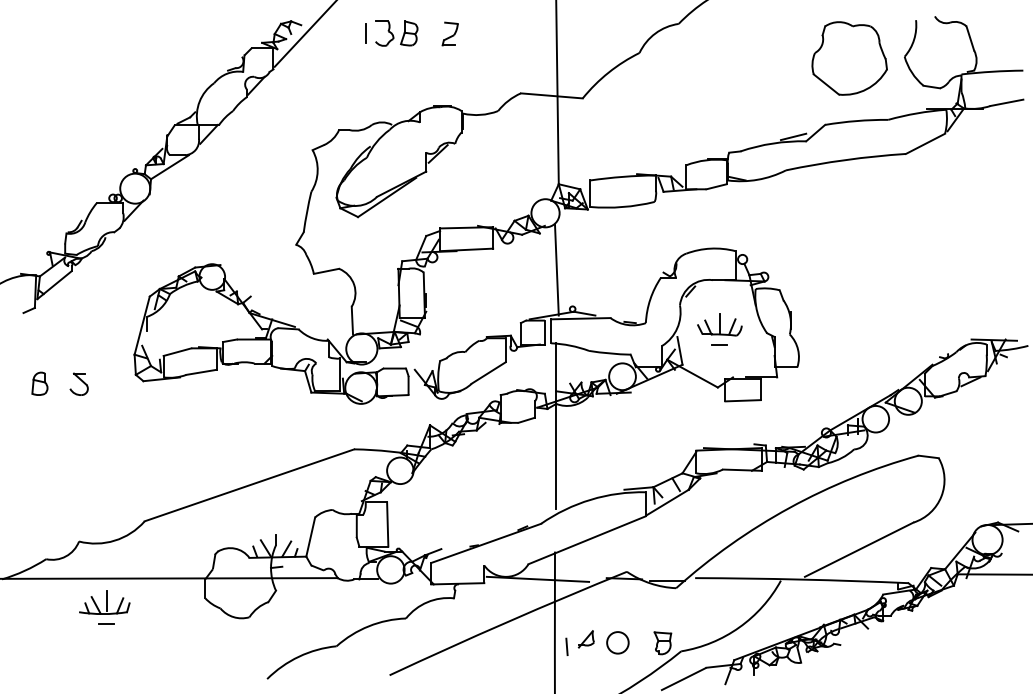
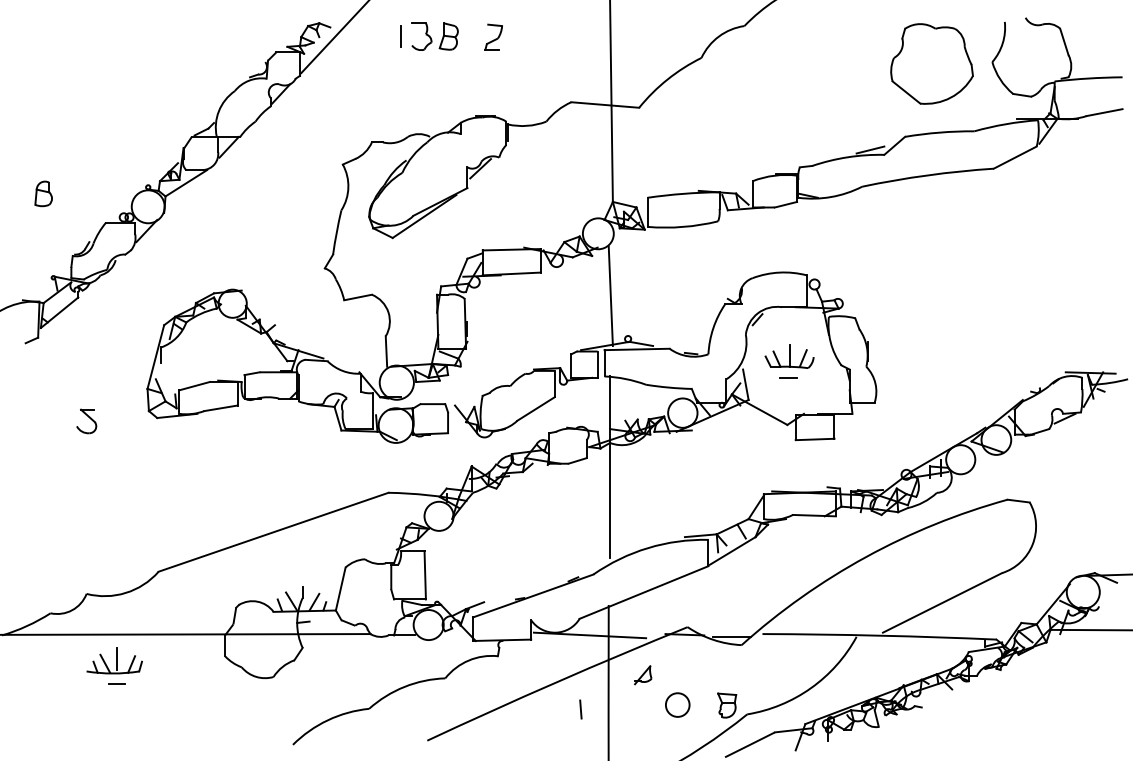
part: (39, 383) -> (43, 193), moved
part: (586, 639) -> (643, 675), moved
line: (566, 646) -> (580, 709), moved

